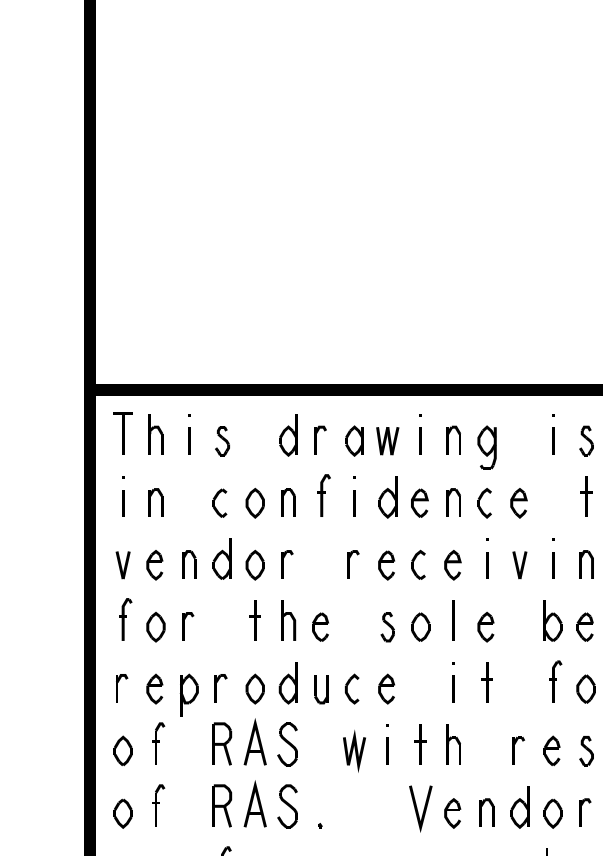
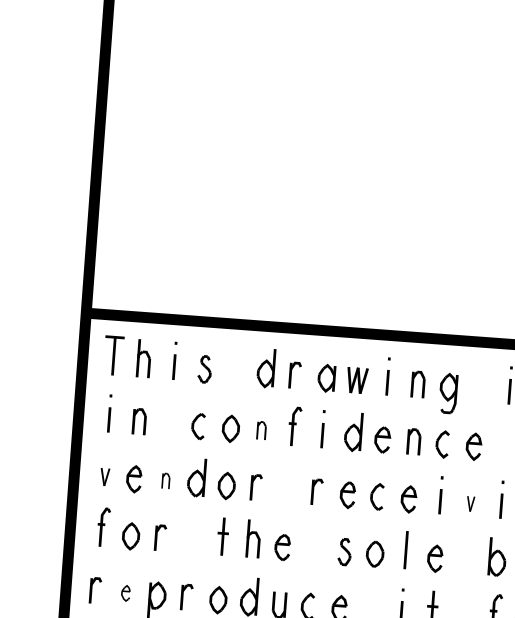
part: (288, 502) -> (261, 430), size x0.7
part: (189, 564) -> (166, 480), size x0.6
part: (122, 565) -> (104, 477), size x0.7
part: (519, 565) -> (470, 504), size x0.6
part: (154, 688) -> (125, 592), size x0.6

